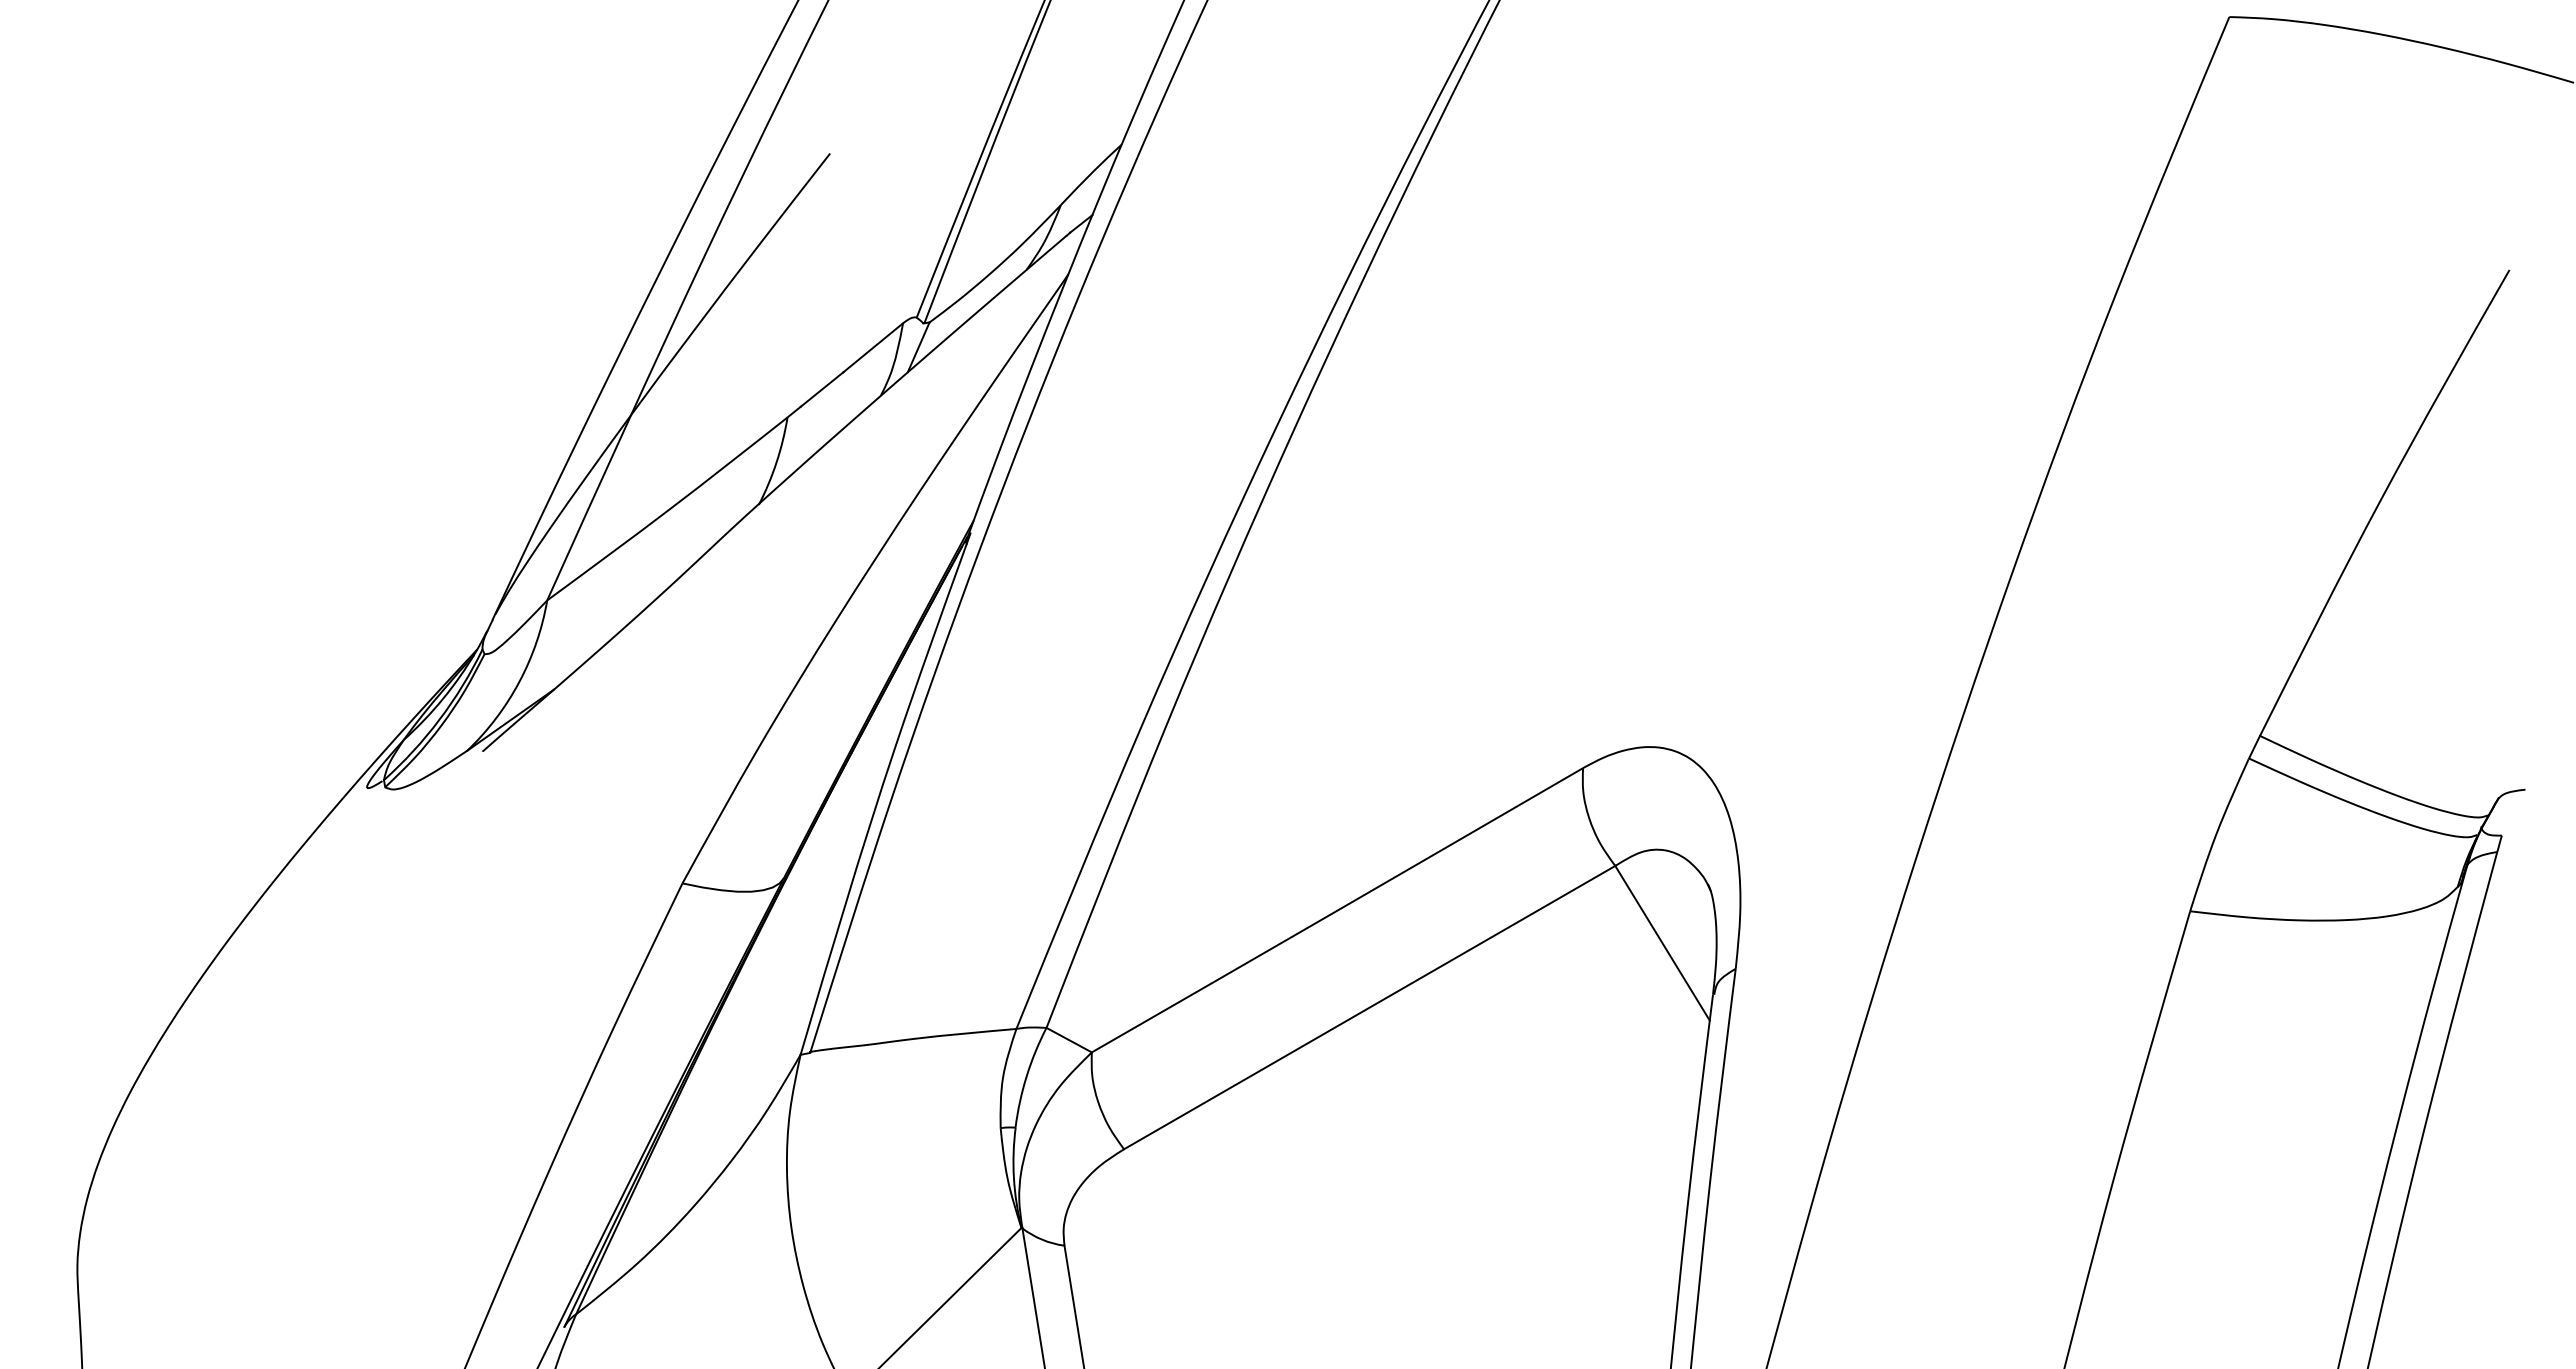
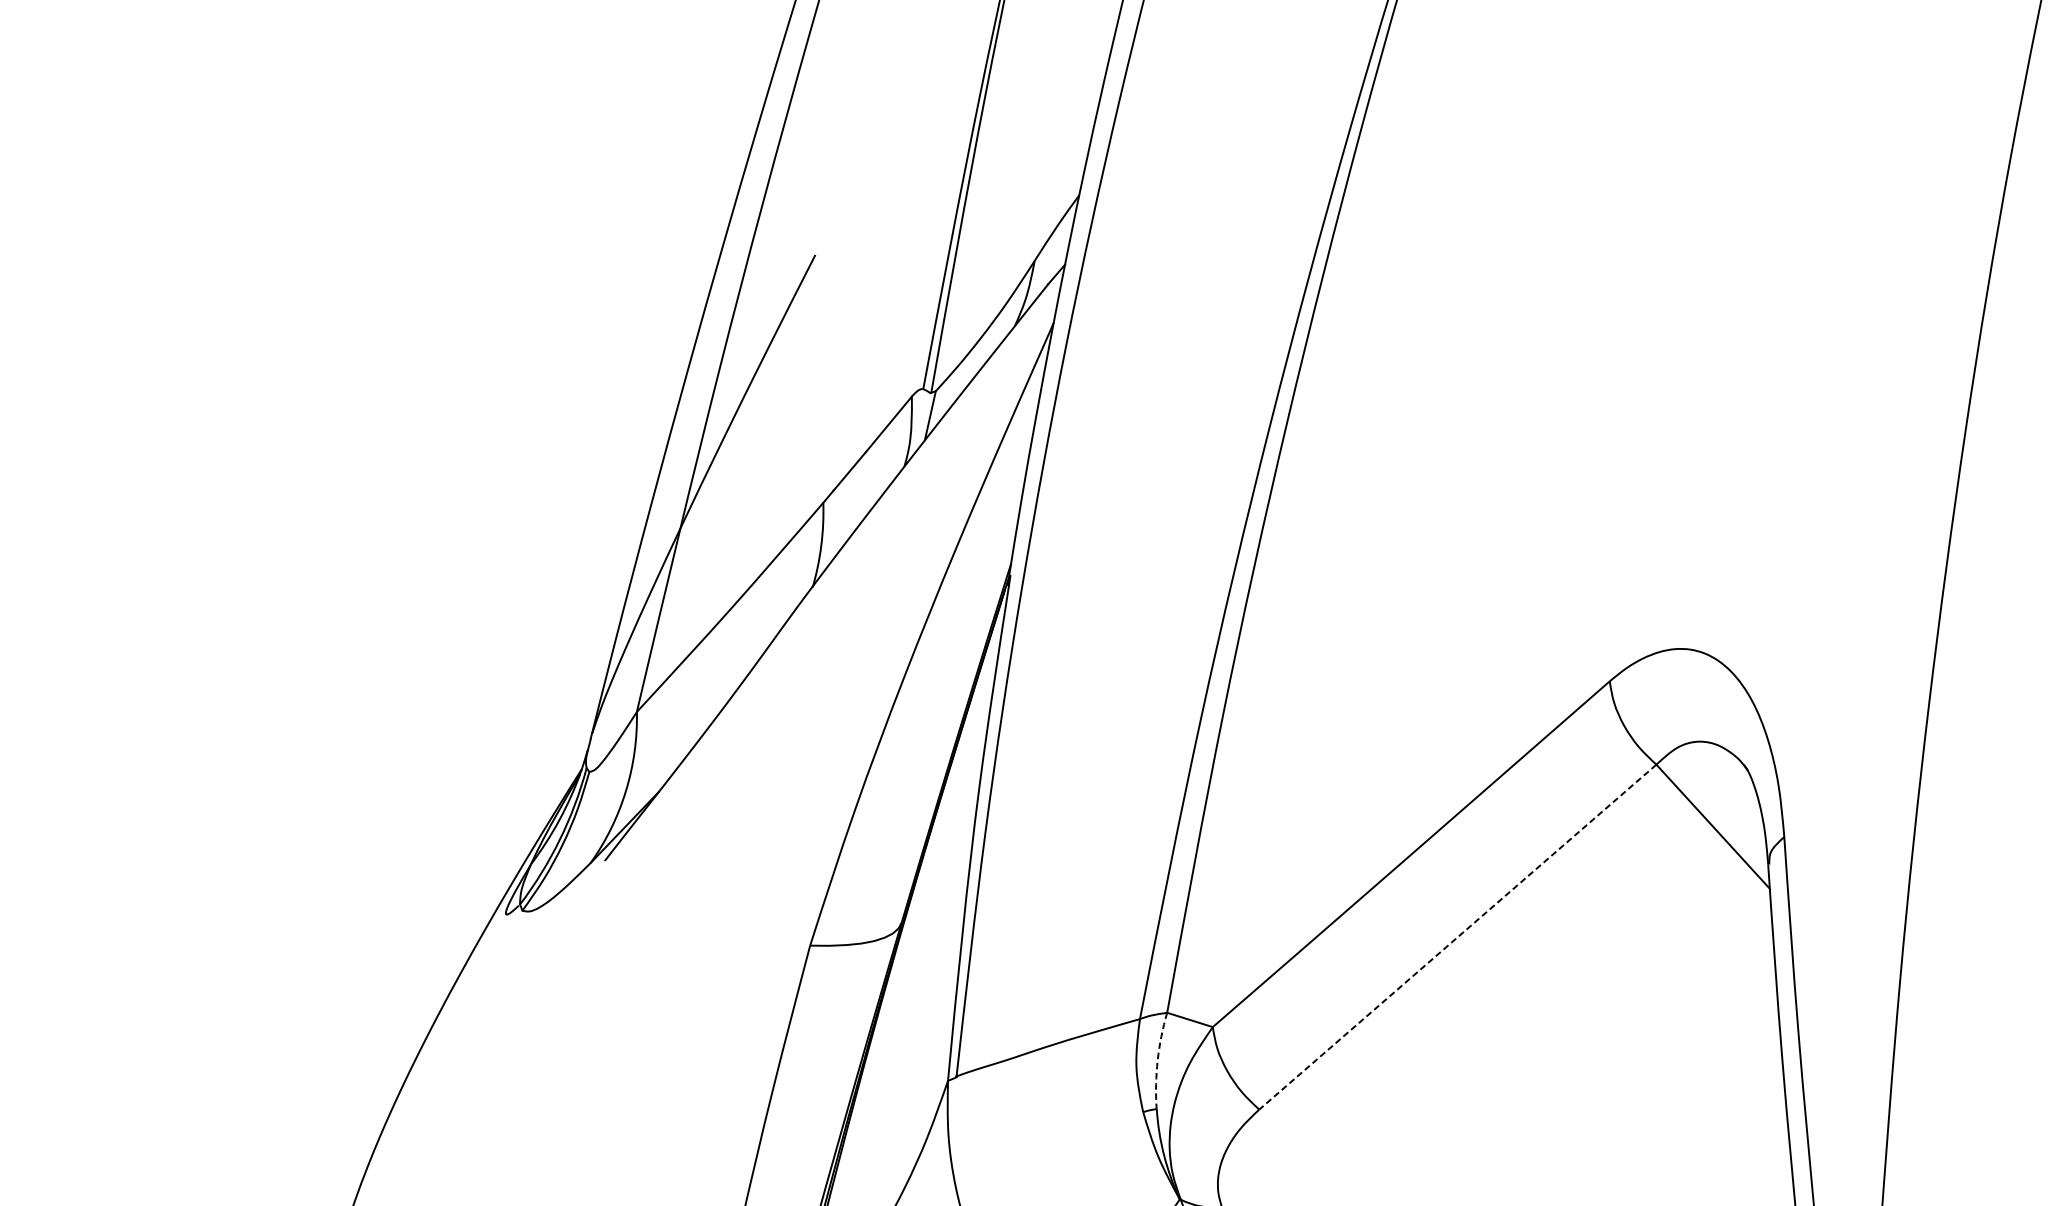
line: (1369, 1007) -> (1457, 937), solid -> dashed
arc: (1026, 1076) -> (1157, 1060), solid -> dashed

